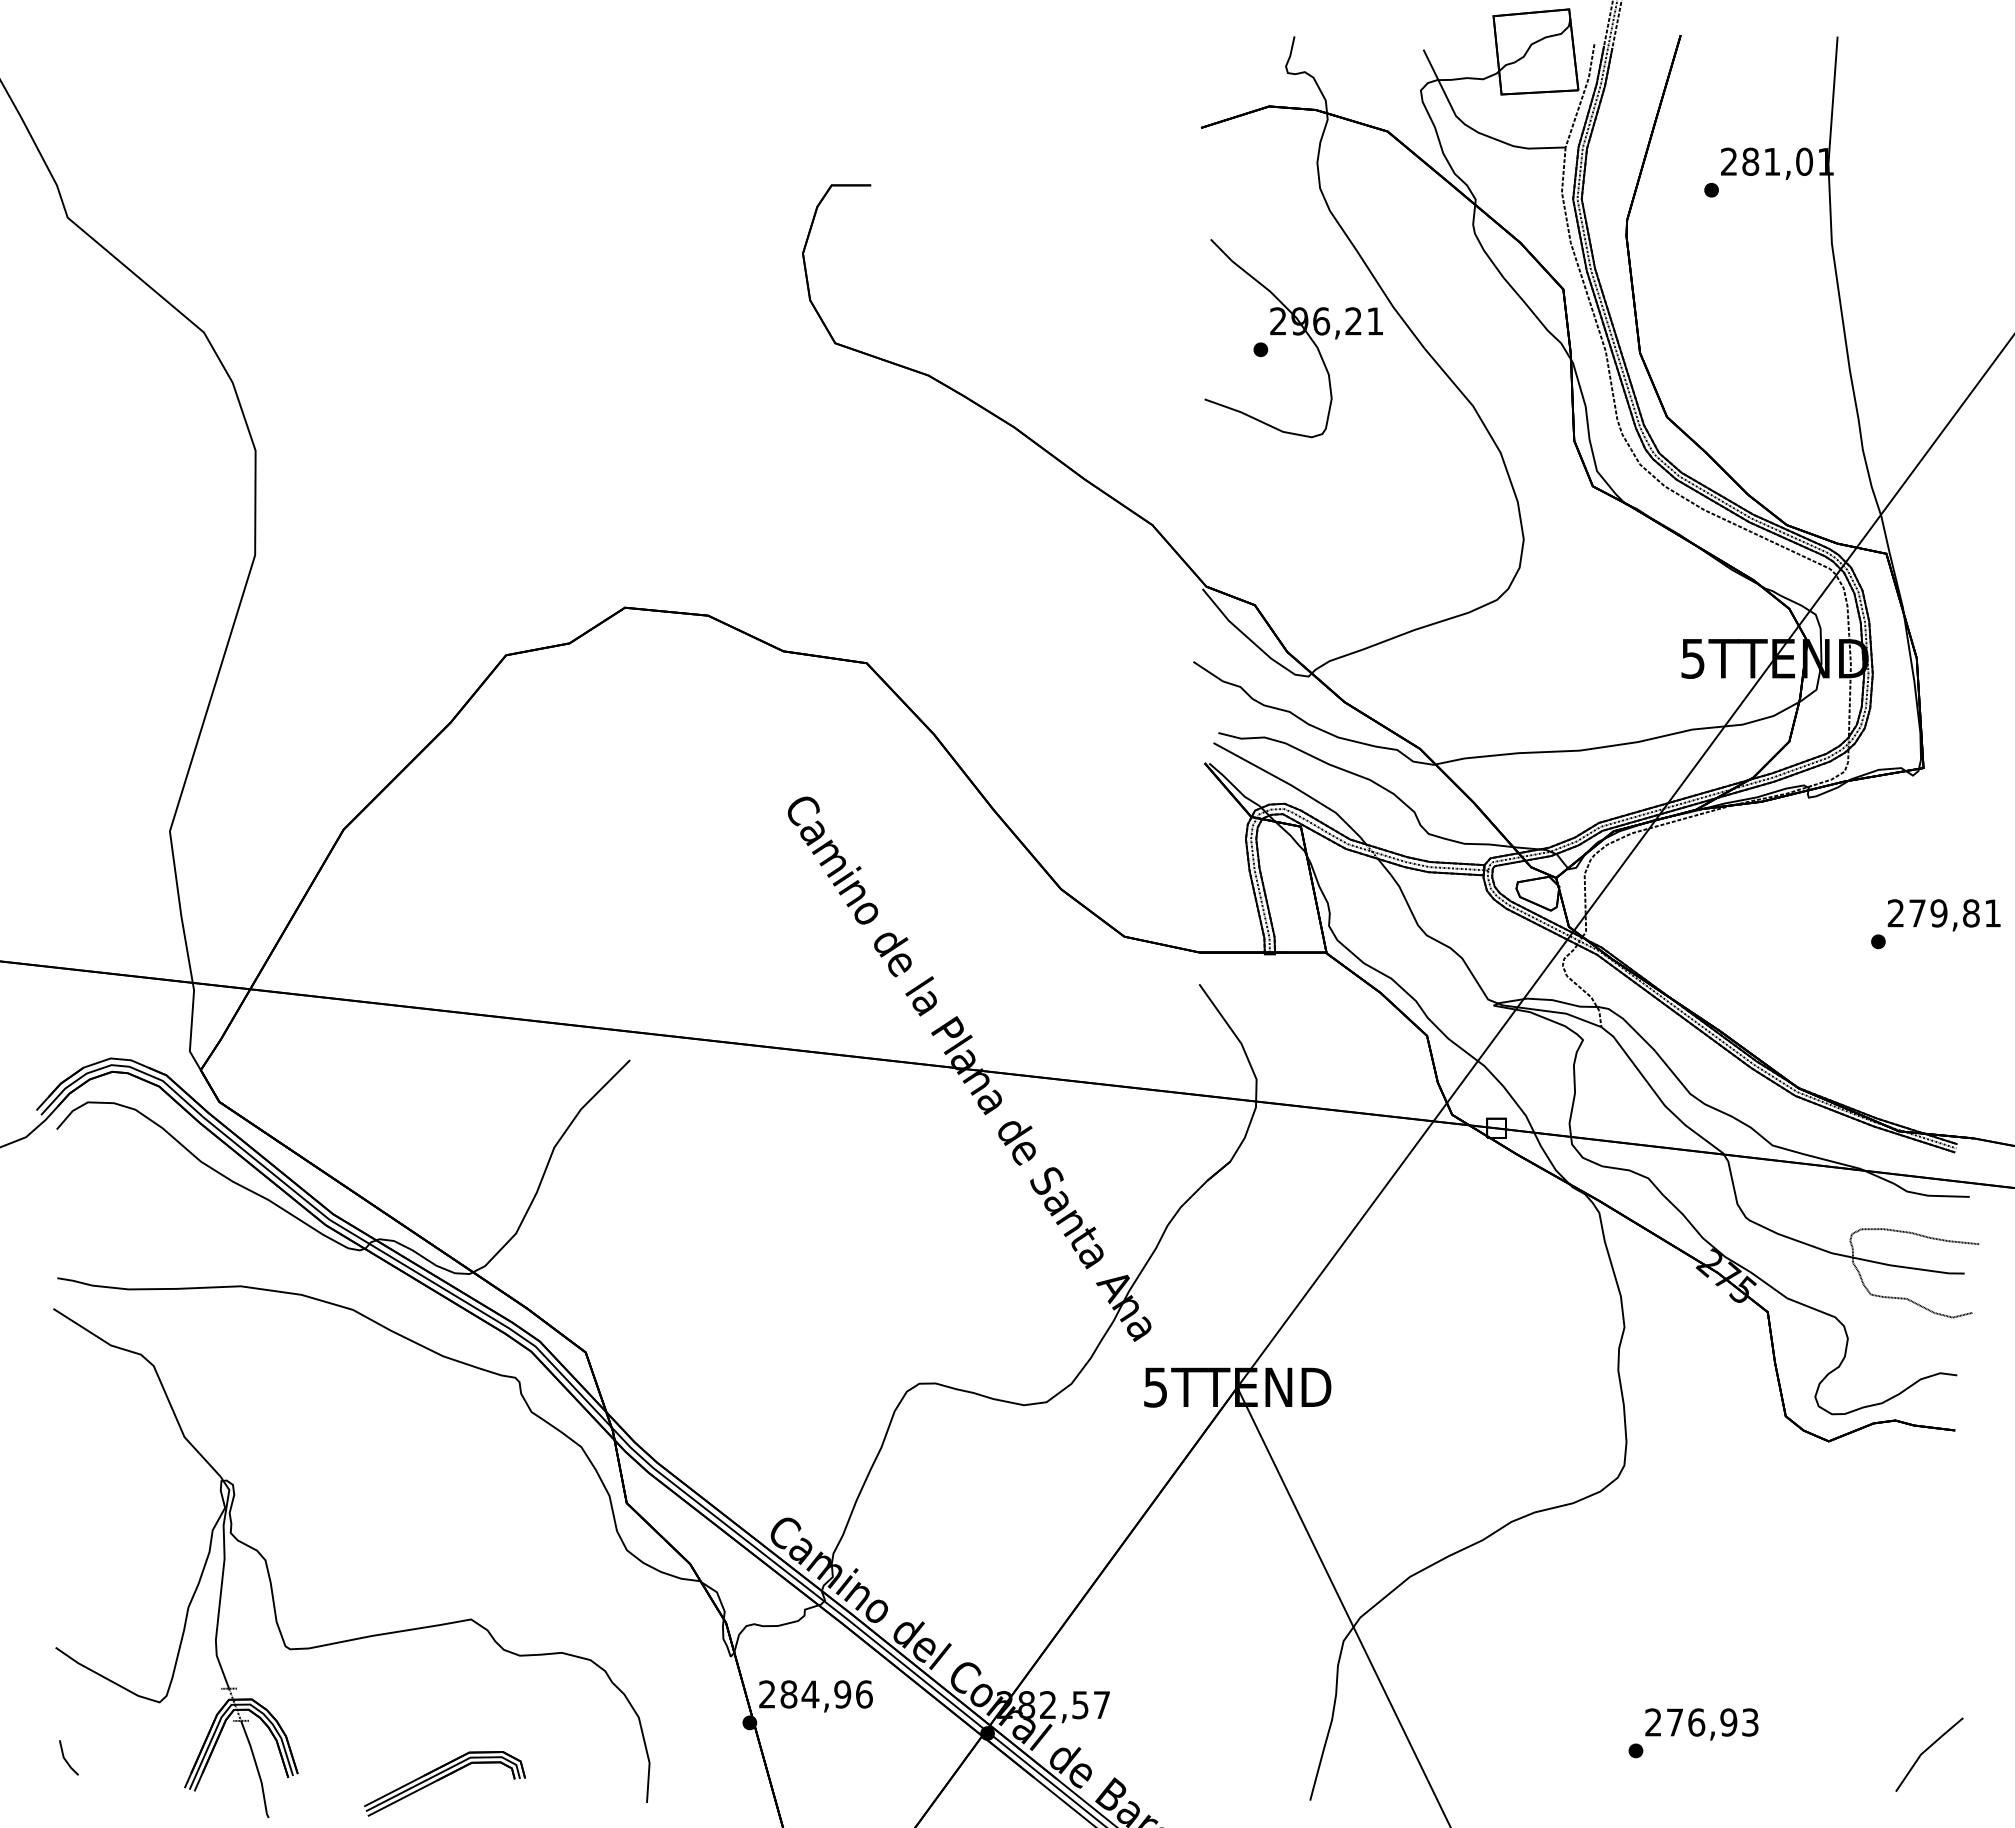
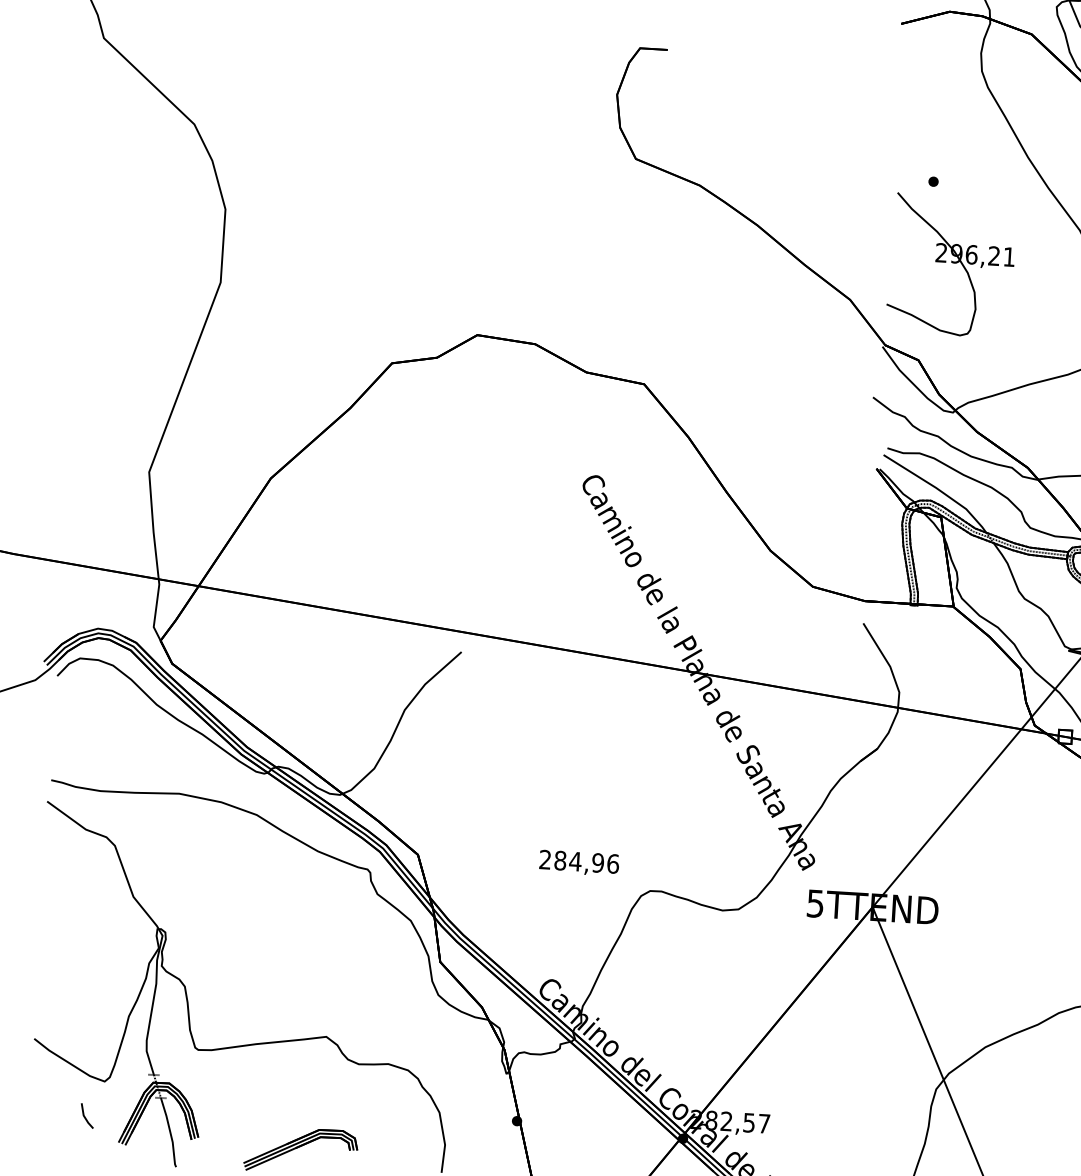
part: (1293, 338) -> (951, 265), moved
text: (815, 1696) -> (578, 863), moved
line: (66, 1759) -> (85, 1117), moved

